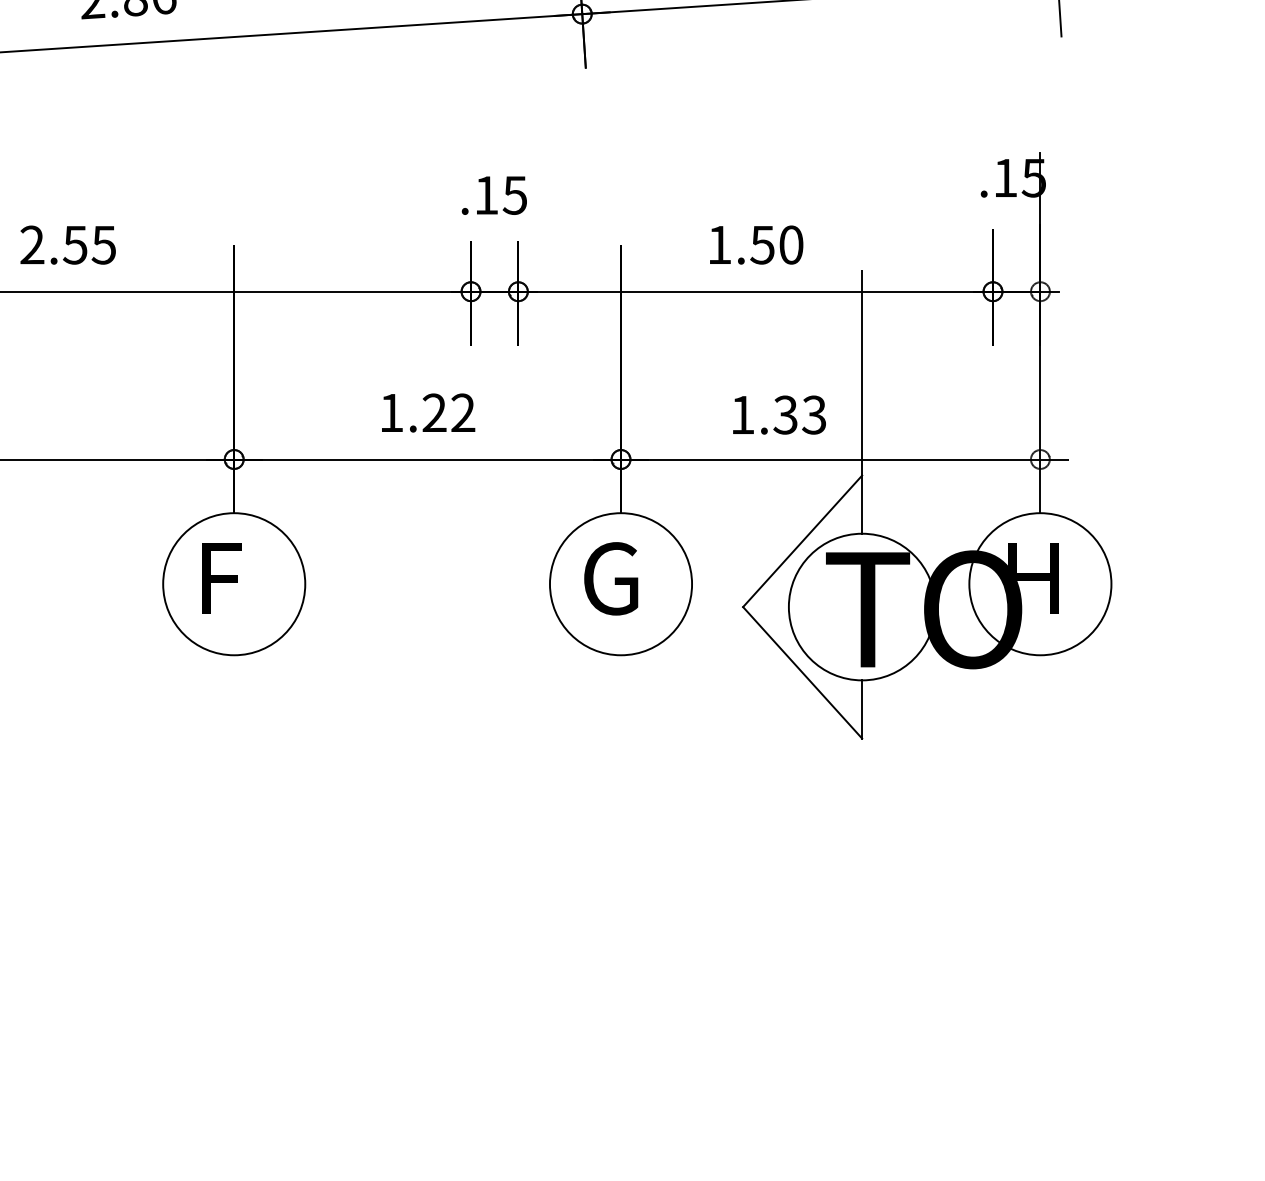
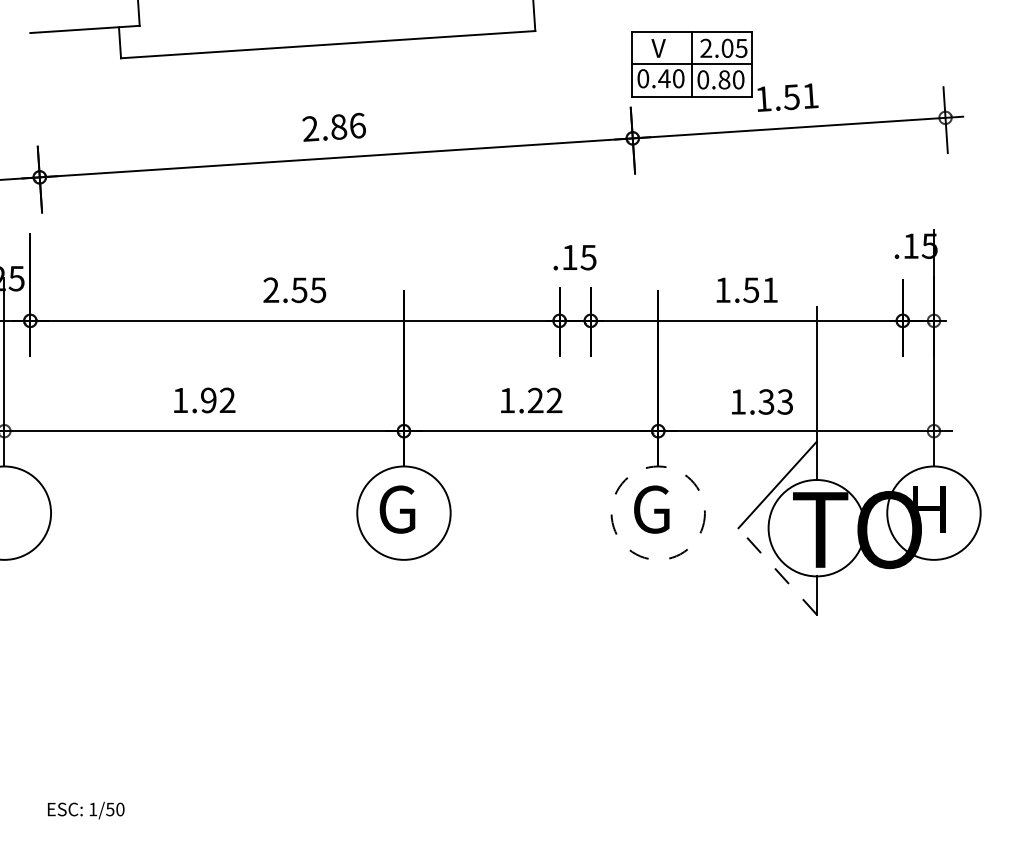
text: (791, 245) -> (770, 290), 1.50 -> 1.51
text: (224, 578) -> (397, 509), F -> G
circle: (619, 583) -> (657, 512), solid -> dashed
line: (802, 672) -> (777, 571), solid -> dashed

